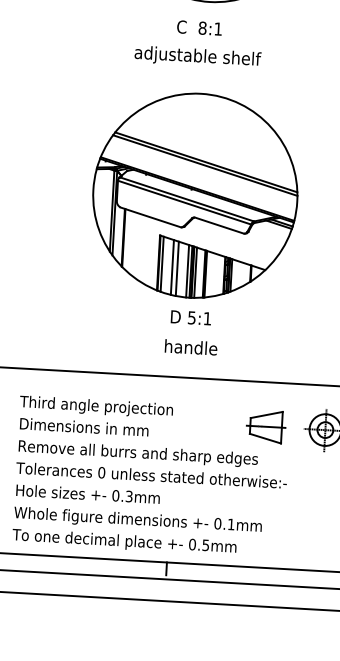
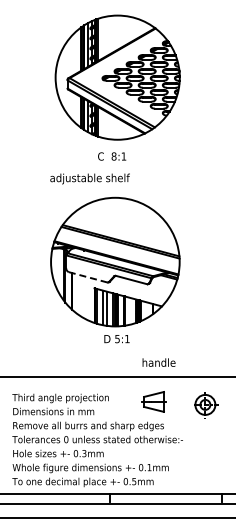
text: (196, 56) -> (89, 178), moved
line: (151, 217) -> (88, 277), solid -> dashed
text: (190, 347) -> (158, 362), moved
part: (265, 426) -> (153, 401), moved

